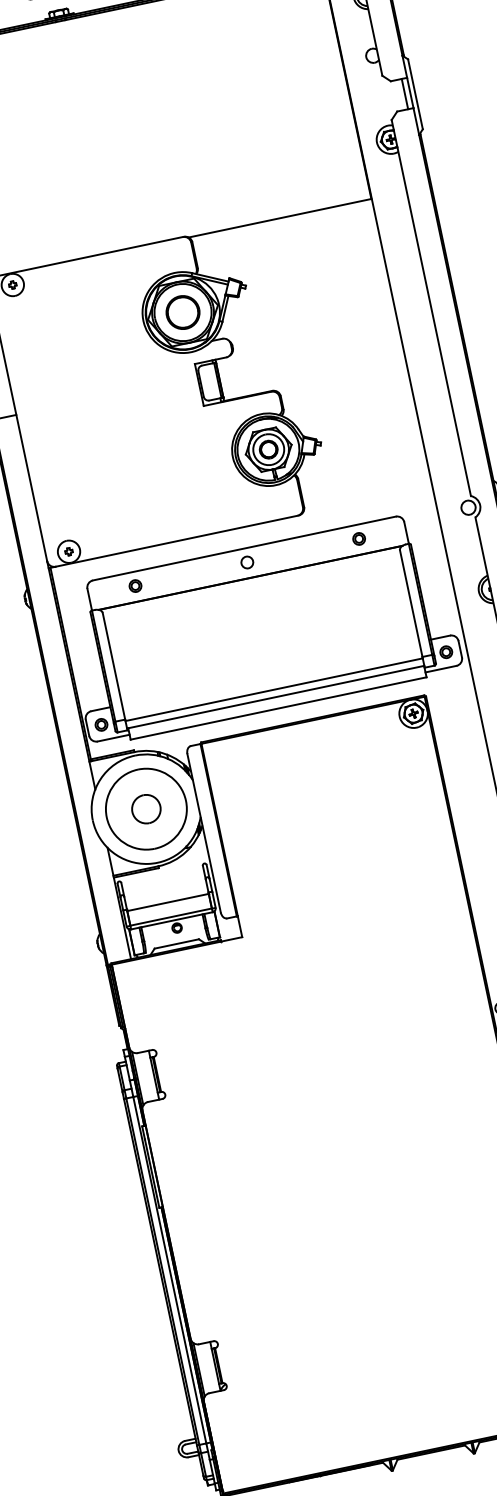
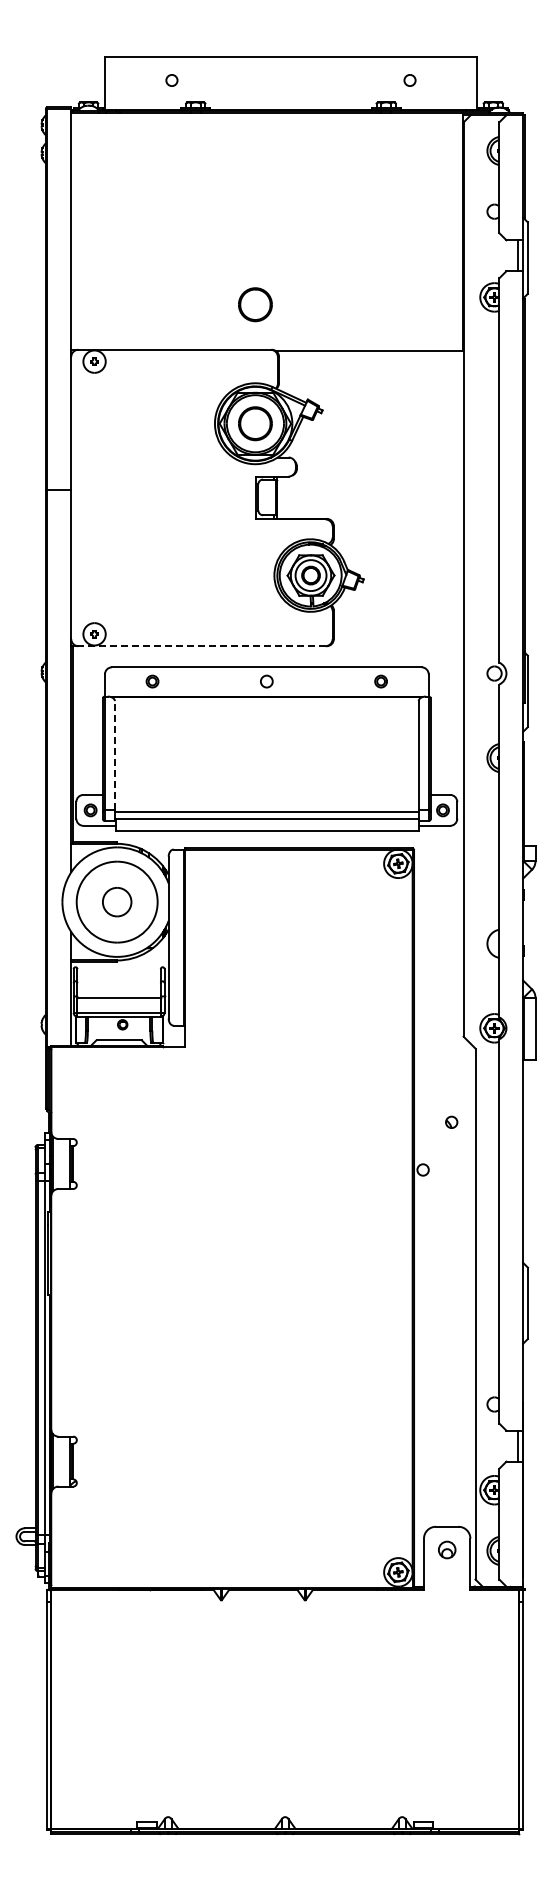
part: (158, 195) -> (255, 304), added
line: (176, 541) -> (201, 646), solid -> dashed
line: (113, 666) -> (114, 755), solid -> dashed

